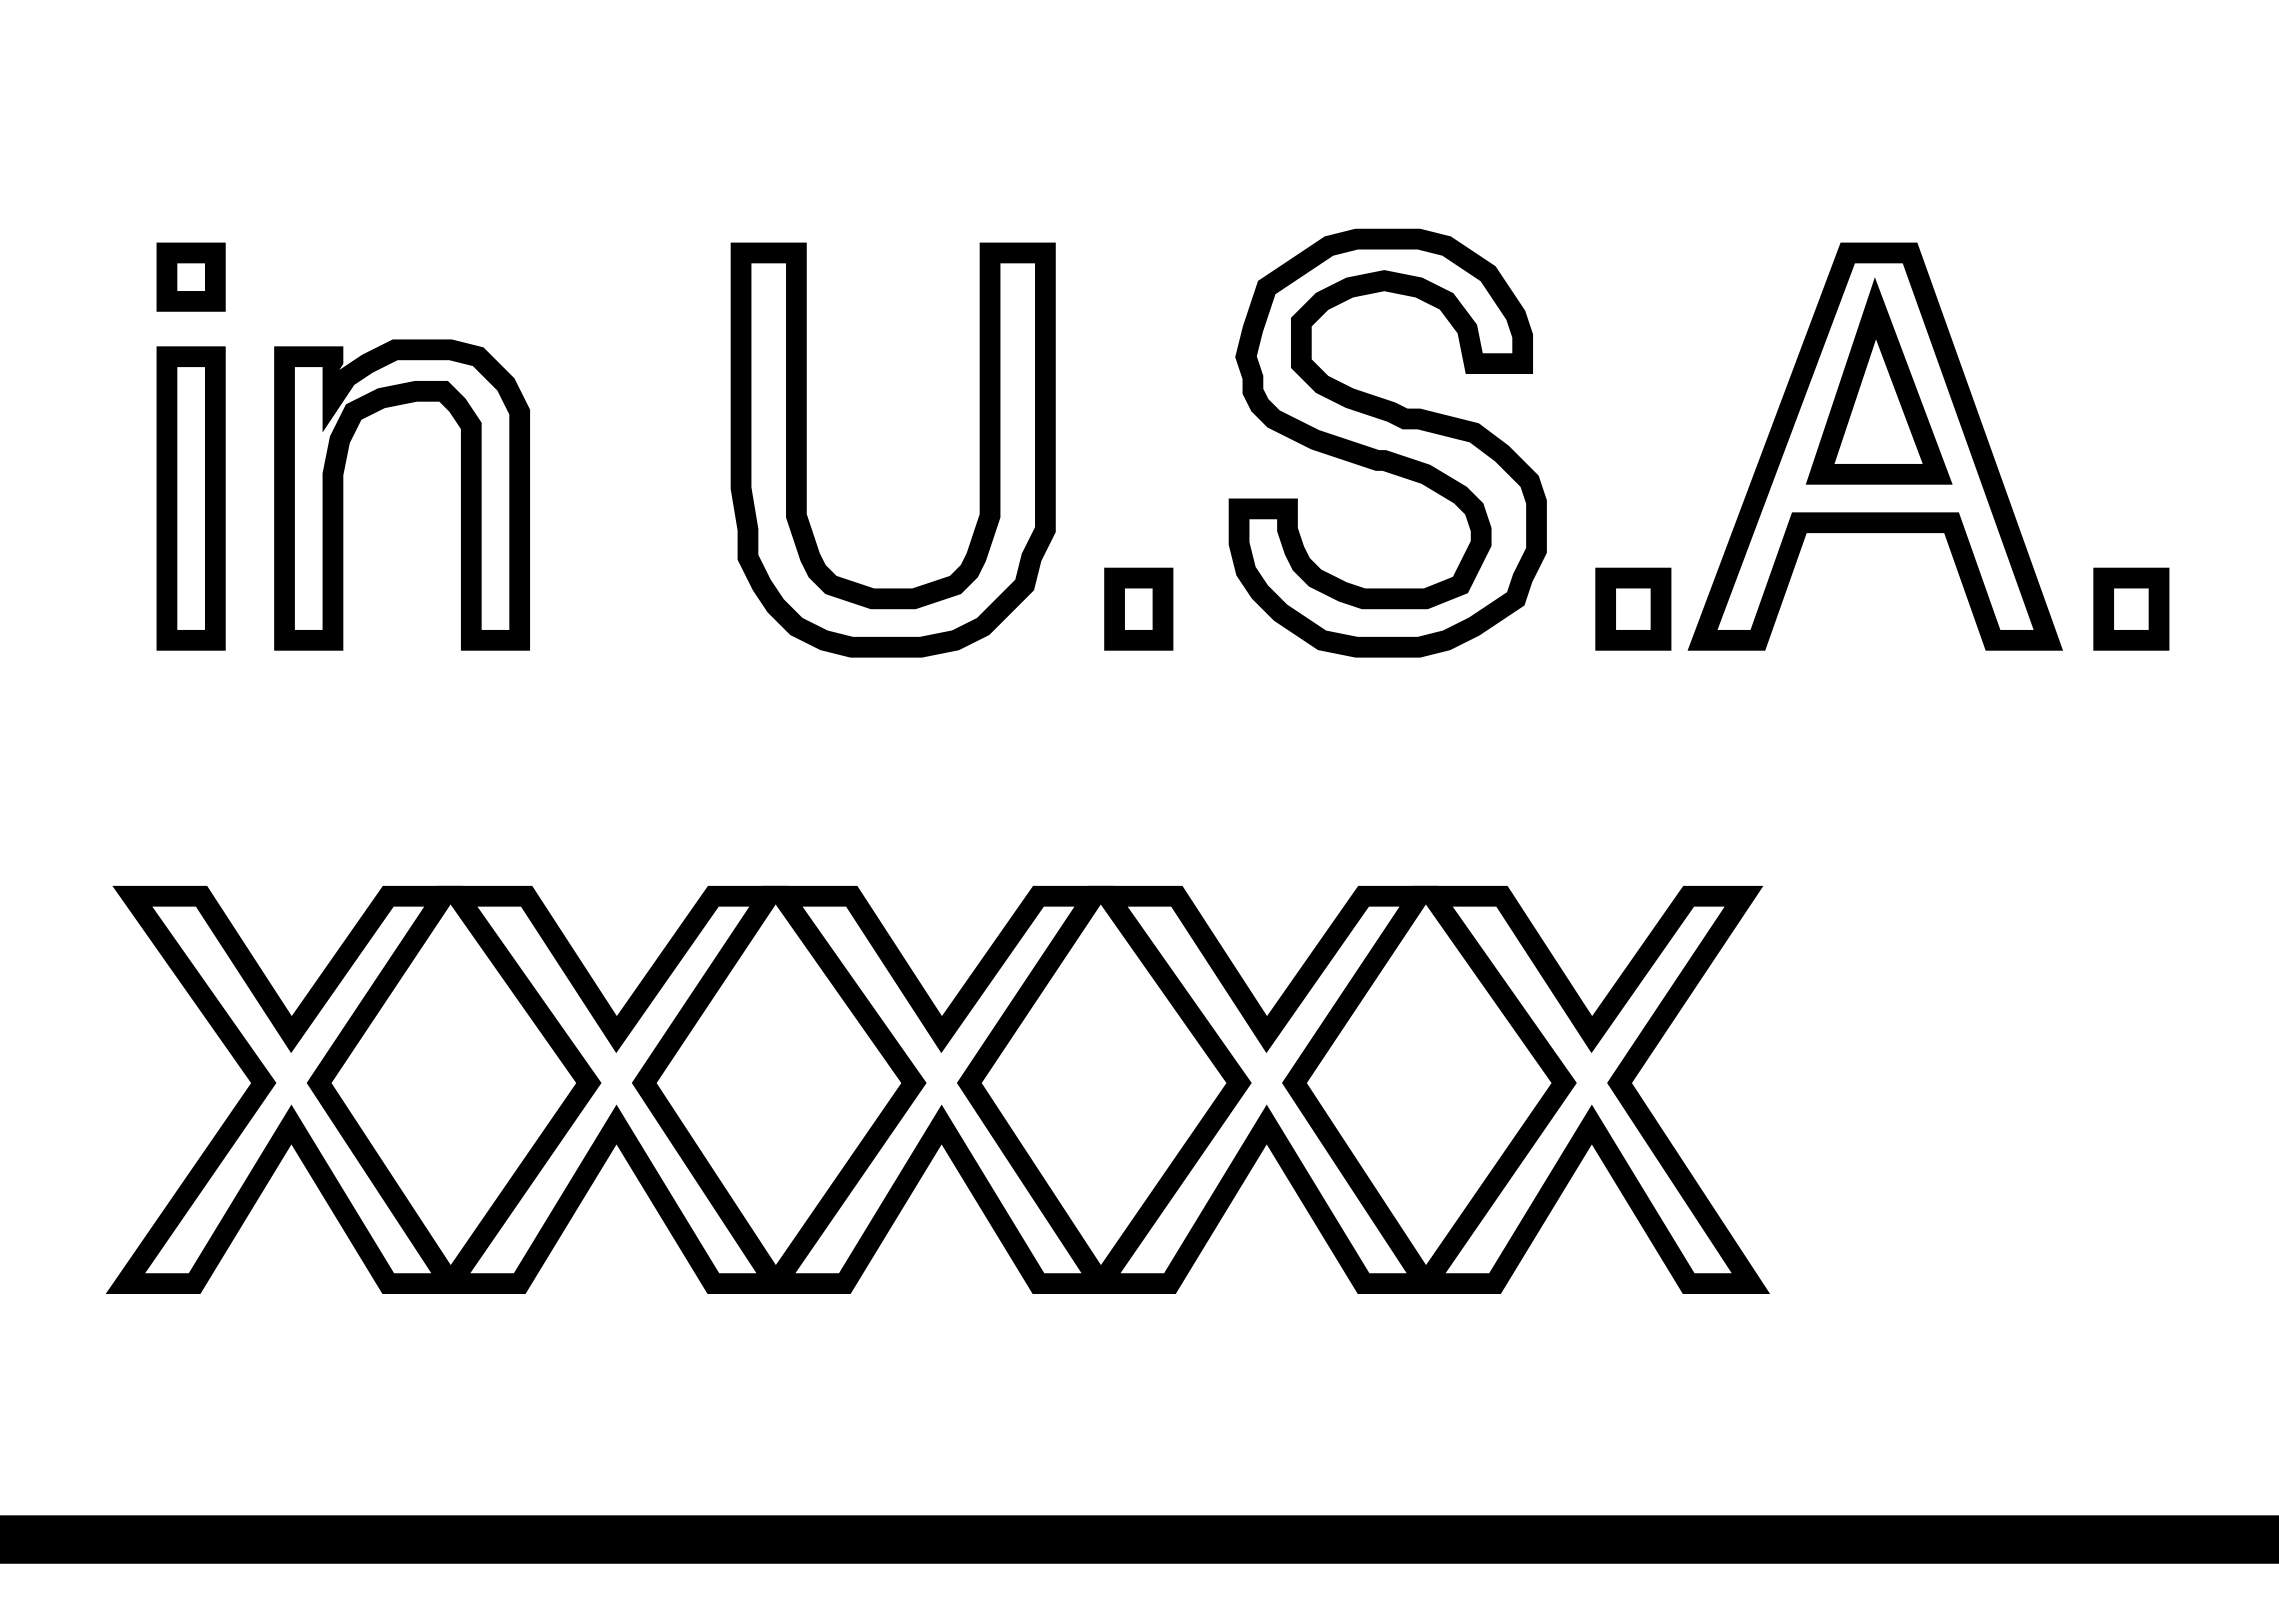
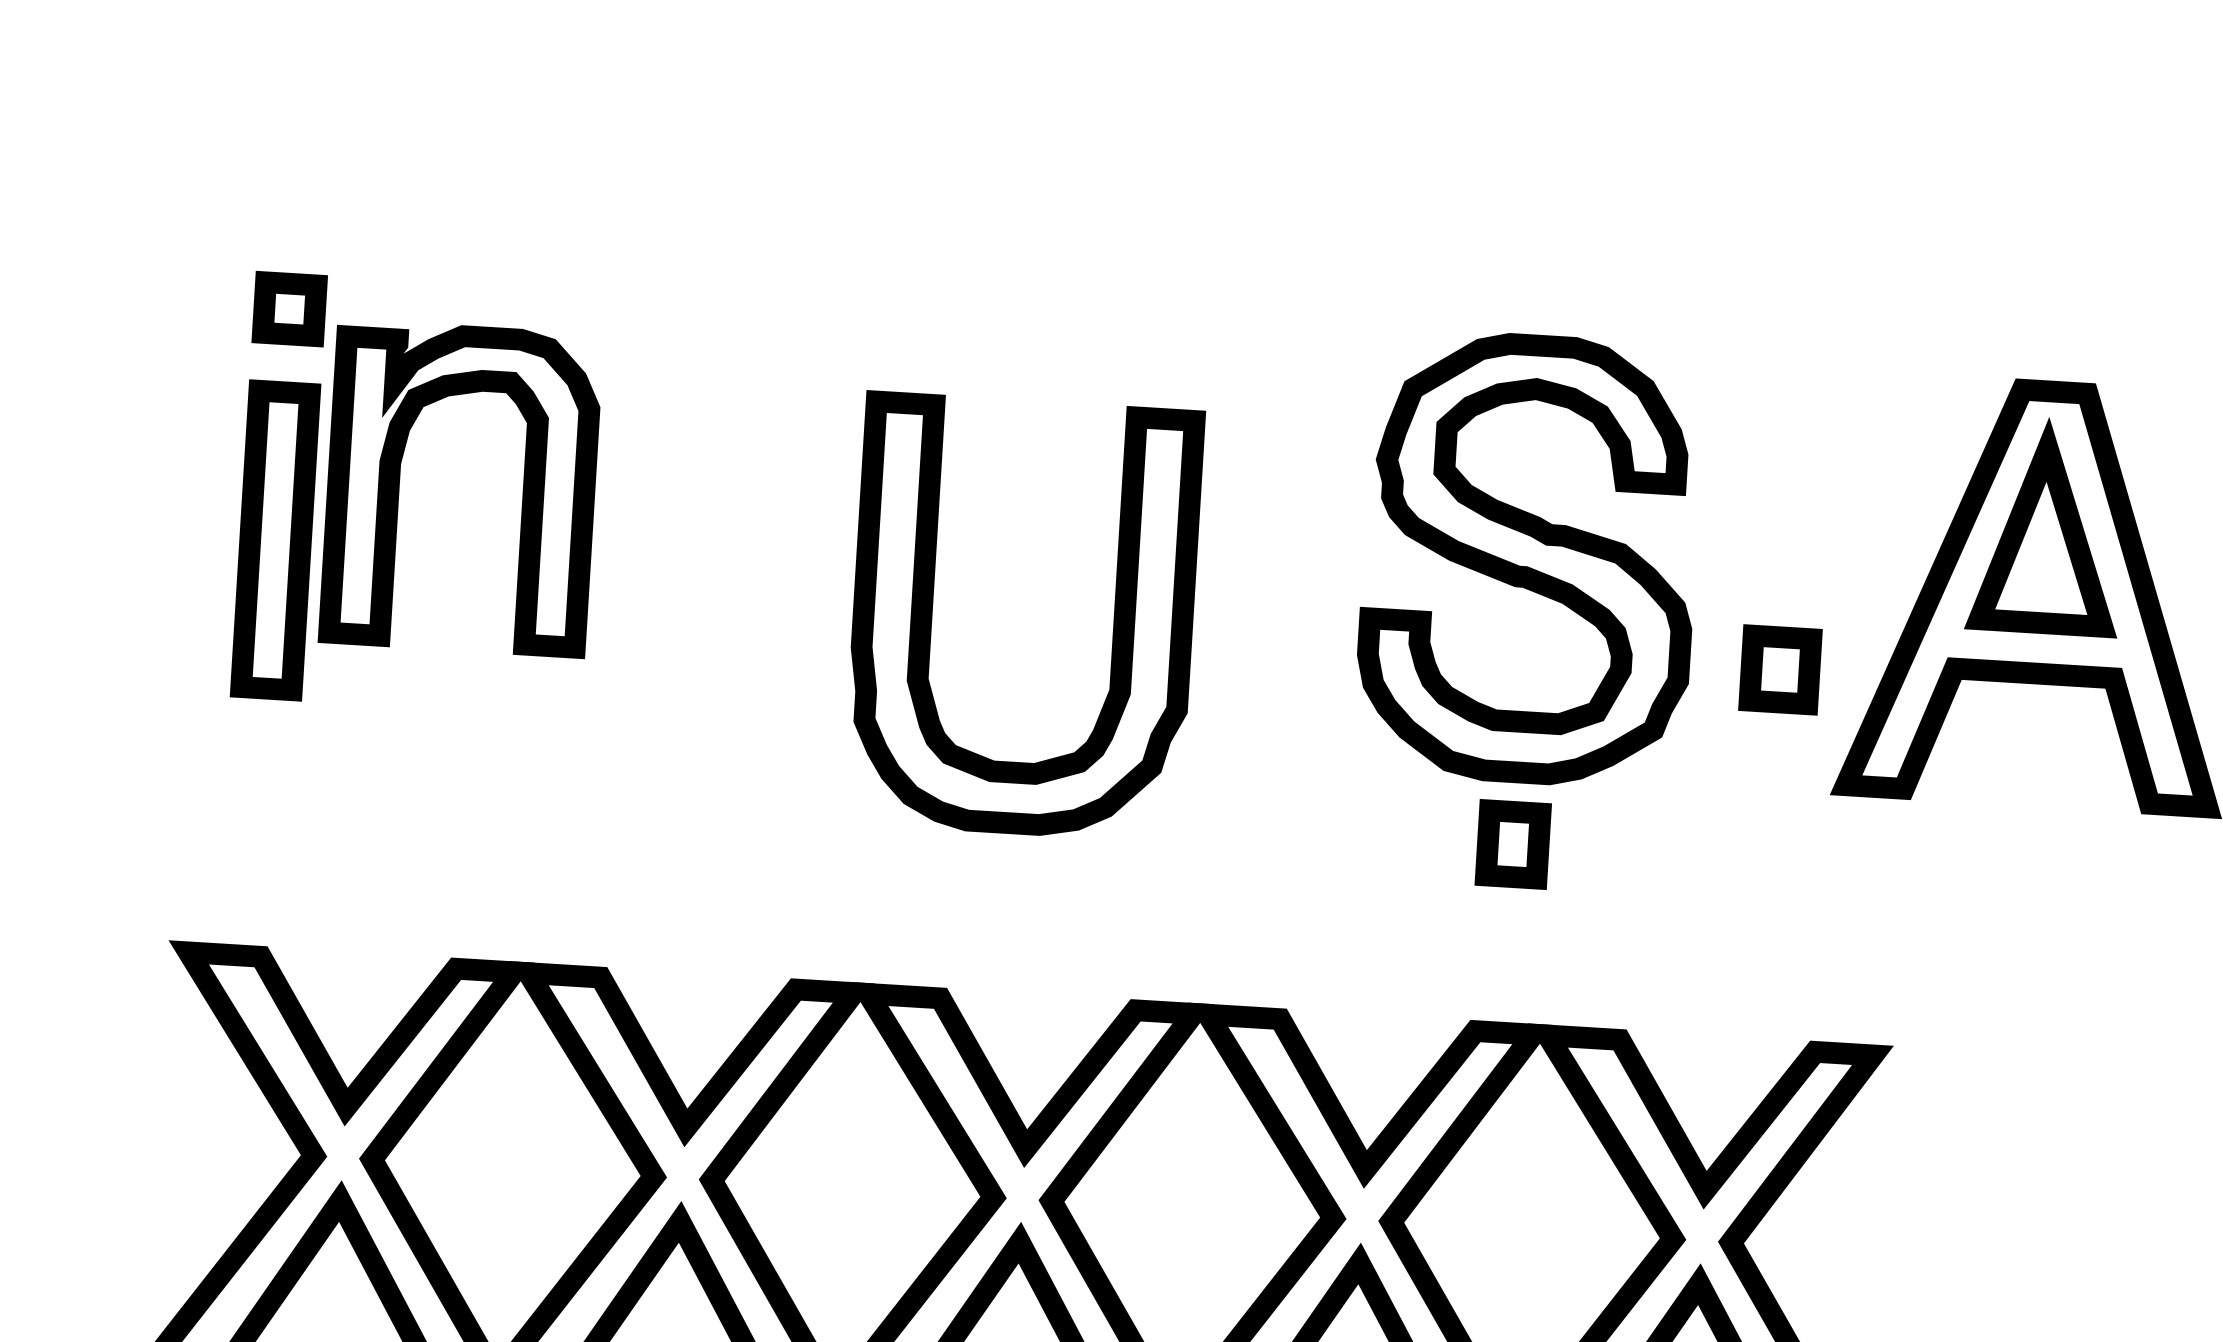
part: (806, 449) -> (932, 611), moved
part: (343, 494) -> (400, 484), moved
part: (1138, 608) -> (1513, 843), moved
part: (1633, 608) -> (1780, 669), moved

